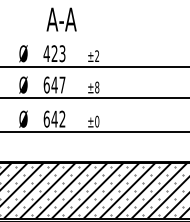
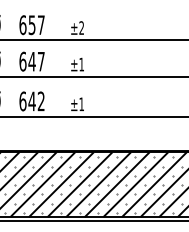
text: (54, 53) -> (31, 24), 423 -> 657
text: (97, 87) -> (82, 64), ±8 -> ±1
text: (97, 121) -> (82, 104), ±0 -> ±1

